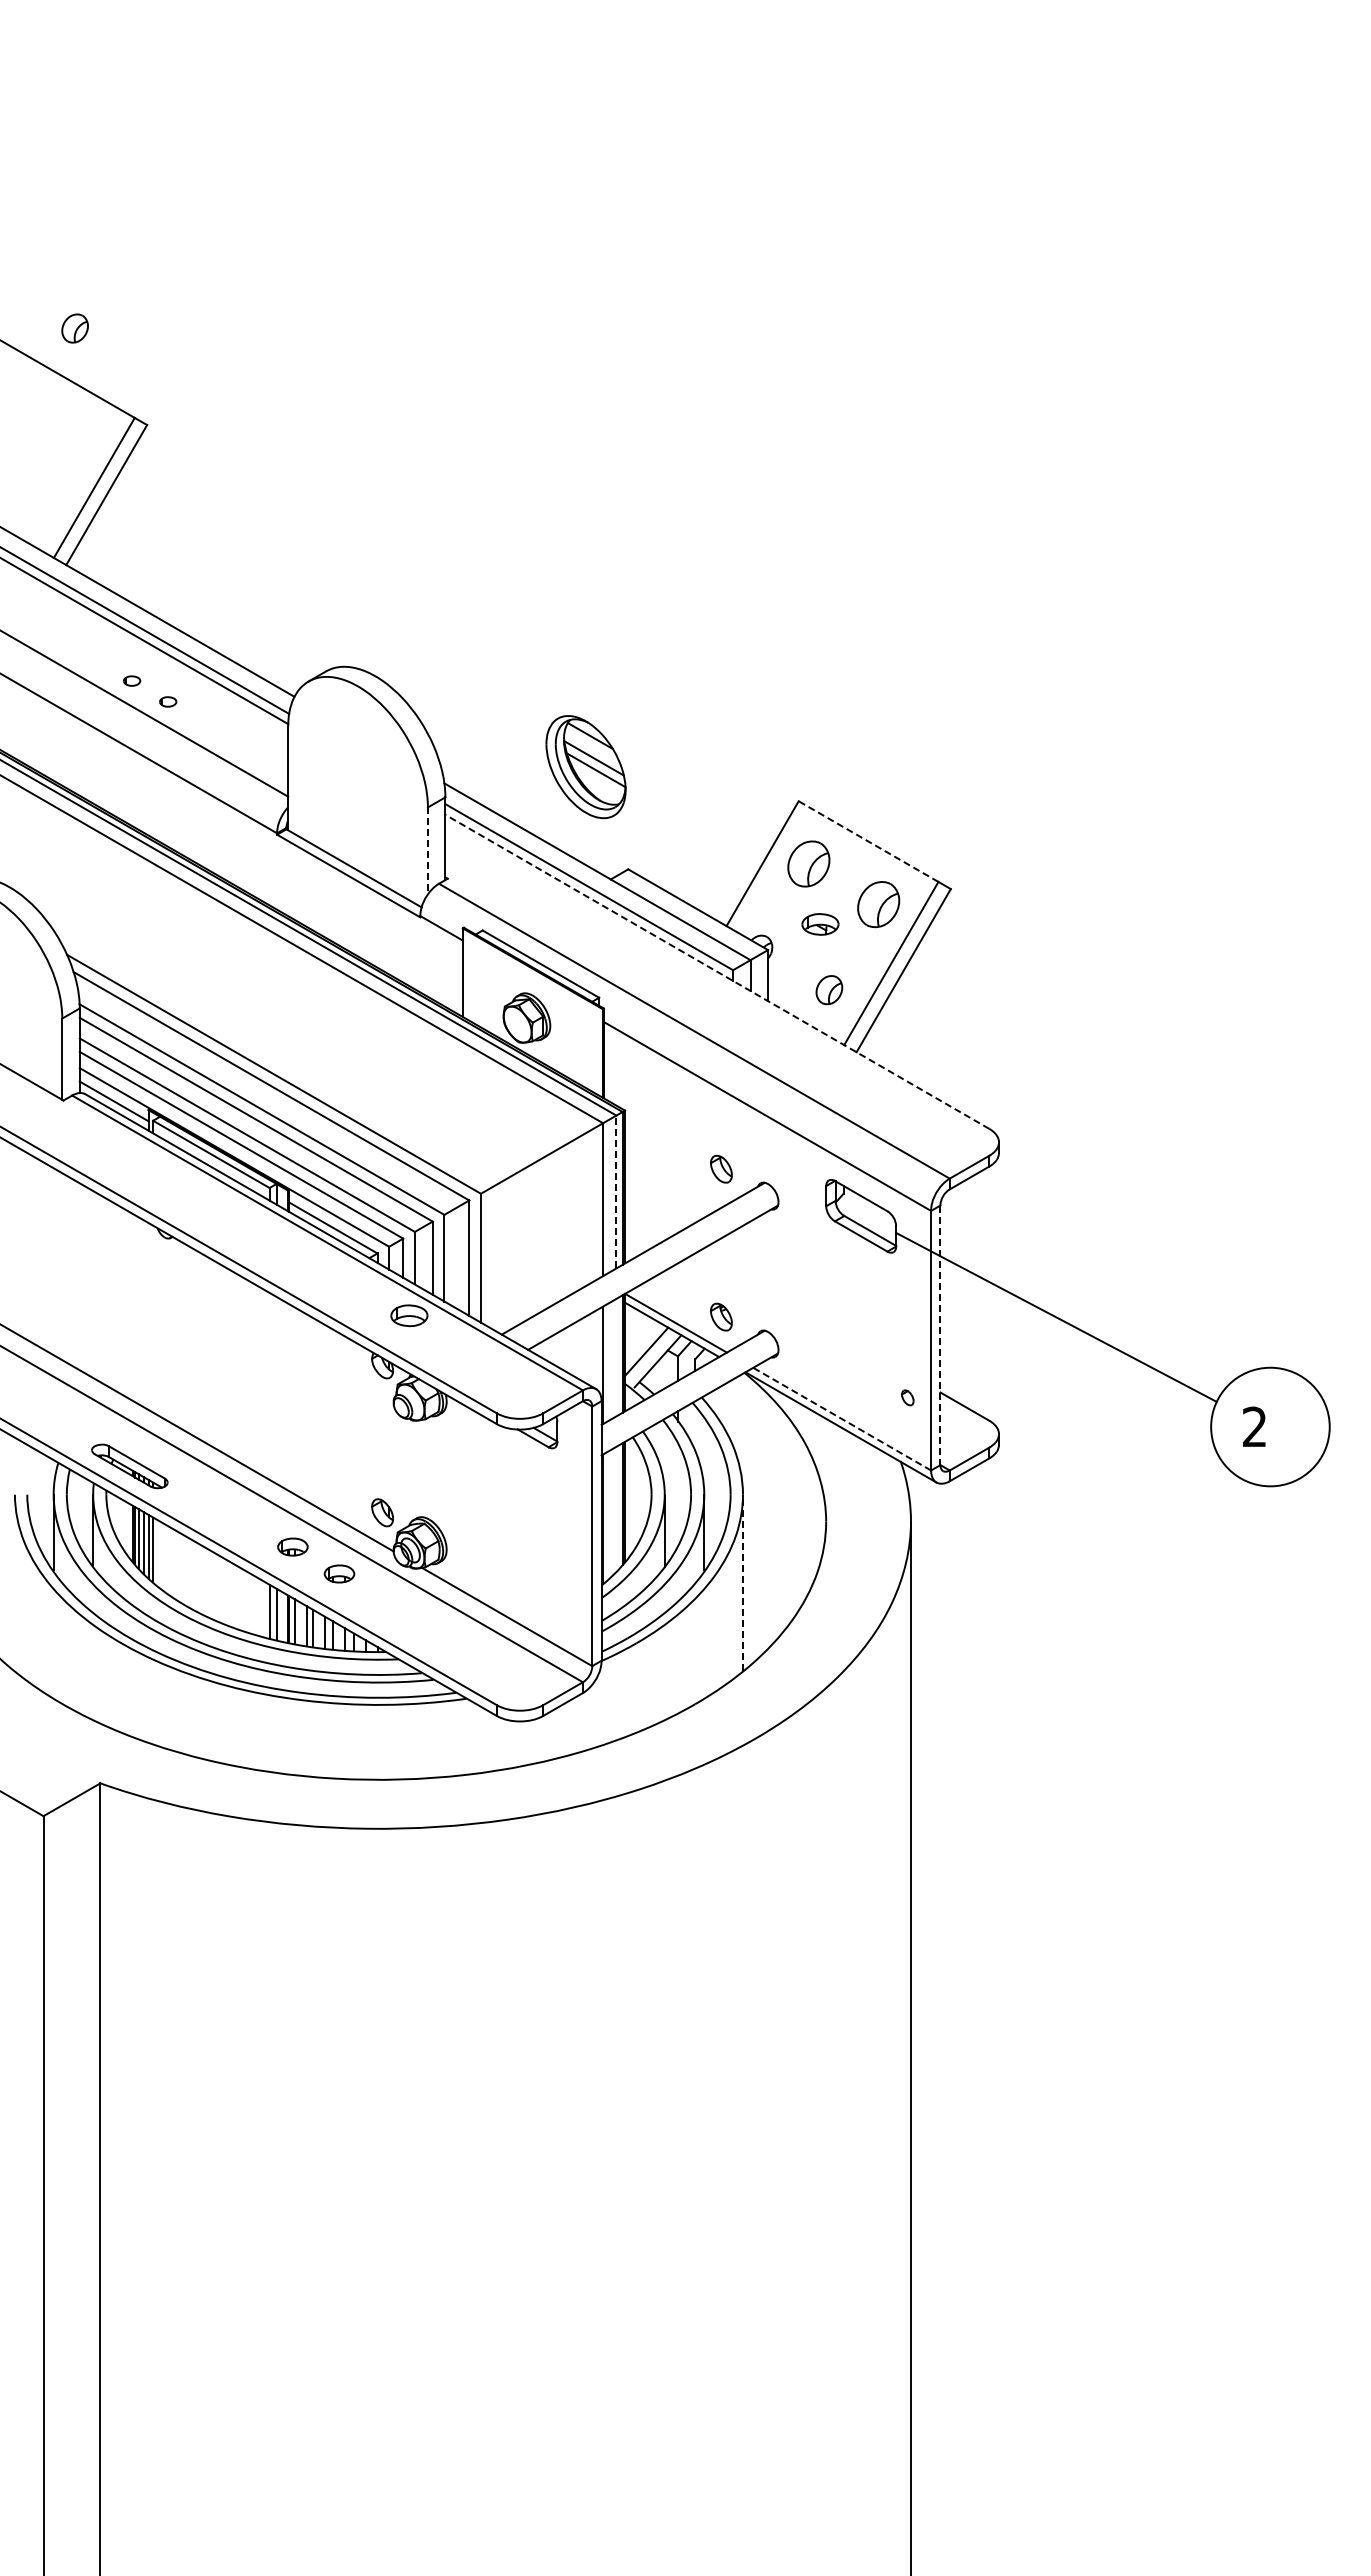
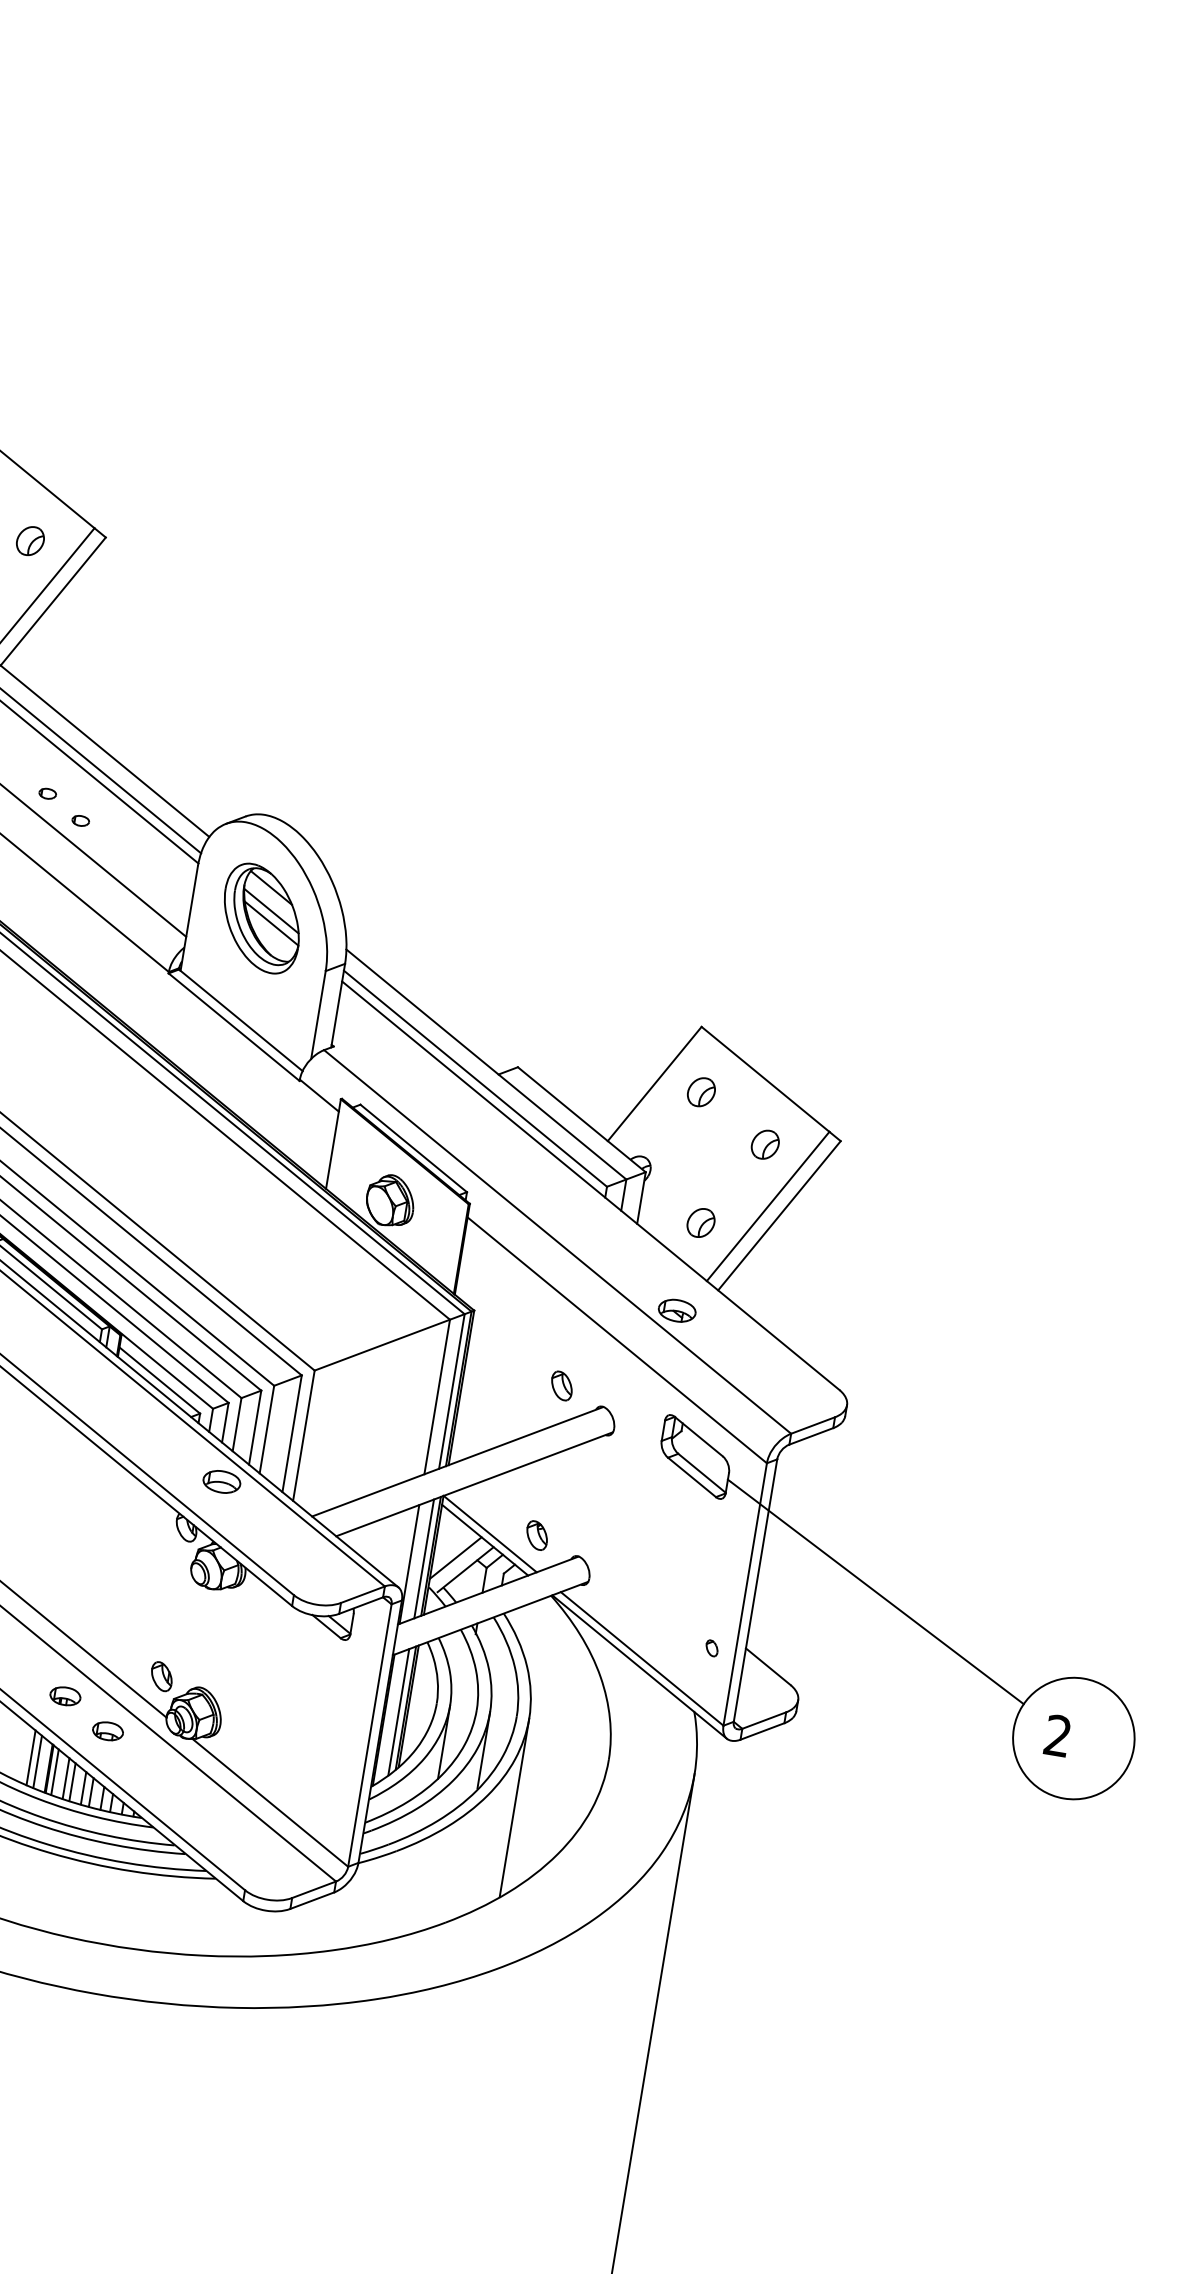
part: (74, 328) -> (29, 540), moved
part: (585, 767) -> (261, 918), moved
line: (868, 841) -> (765, 1079), dashed -> solid
line: (427, 851) -> (317, 1015), dashed -> solid
part: (808, 864) -> (700, 1092), size x0.62
part: (878, 904) -> (765, 1144), size x0.62
part: (820, 924) -> (677, 1310), moved
line: (716, 971) -> (590, 1185), dashed -> solid
line: (616, 1191) -> (452, 1390), dashed -> solid
line: (940, 1335) -> (755, 1590), dashed -> solid
line: (616, 1357) -> (424, 1558), added
line: (842, 1419) -> (642, 1659), dashed -> solid
line: (616, 1508) -> (399, 1711), added
line: (742, 1582) -> (514, 1807), dashed -> solid

